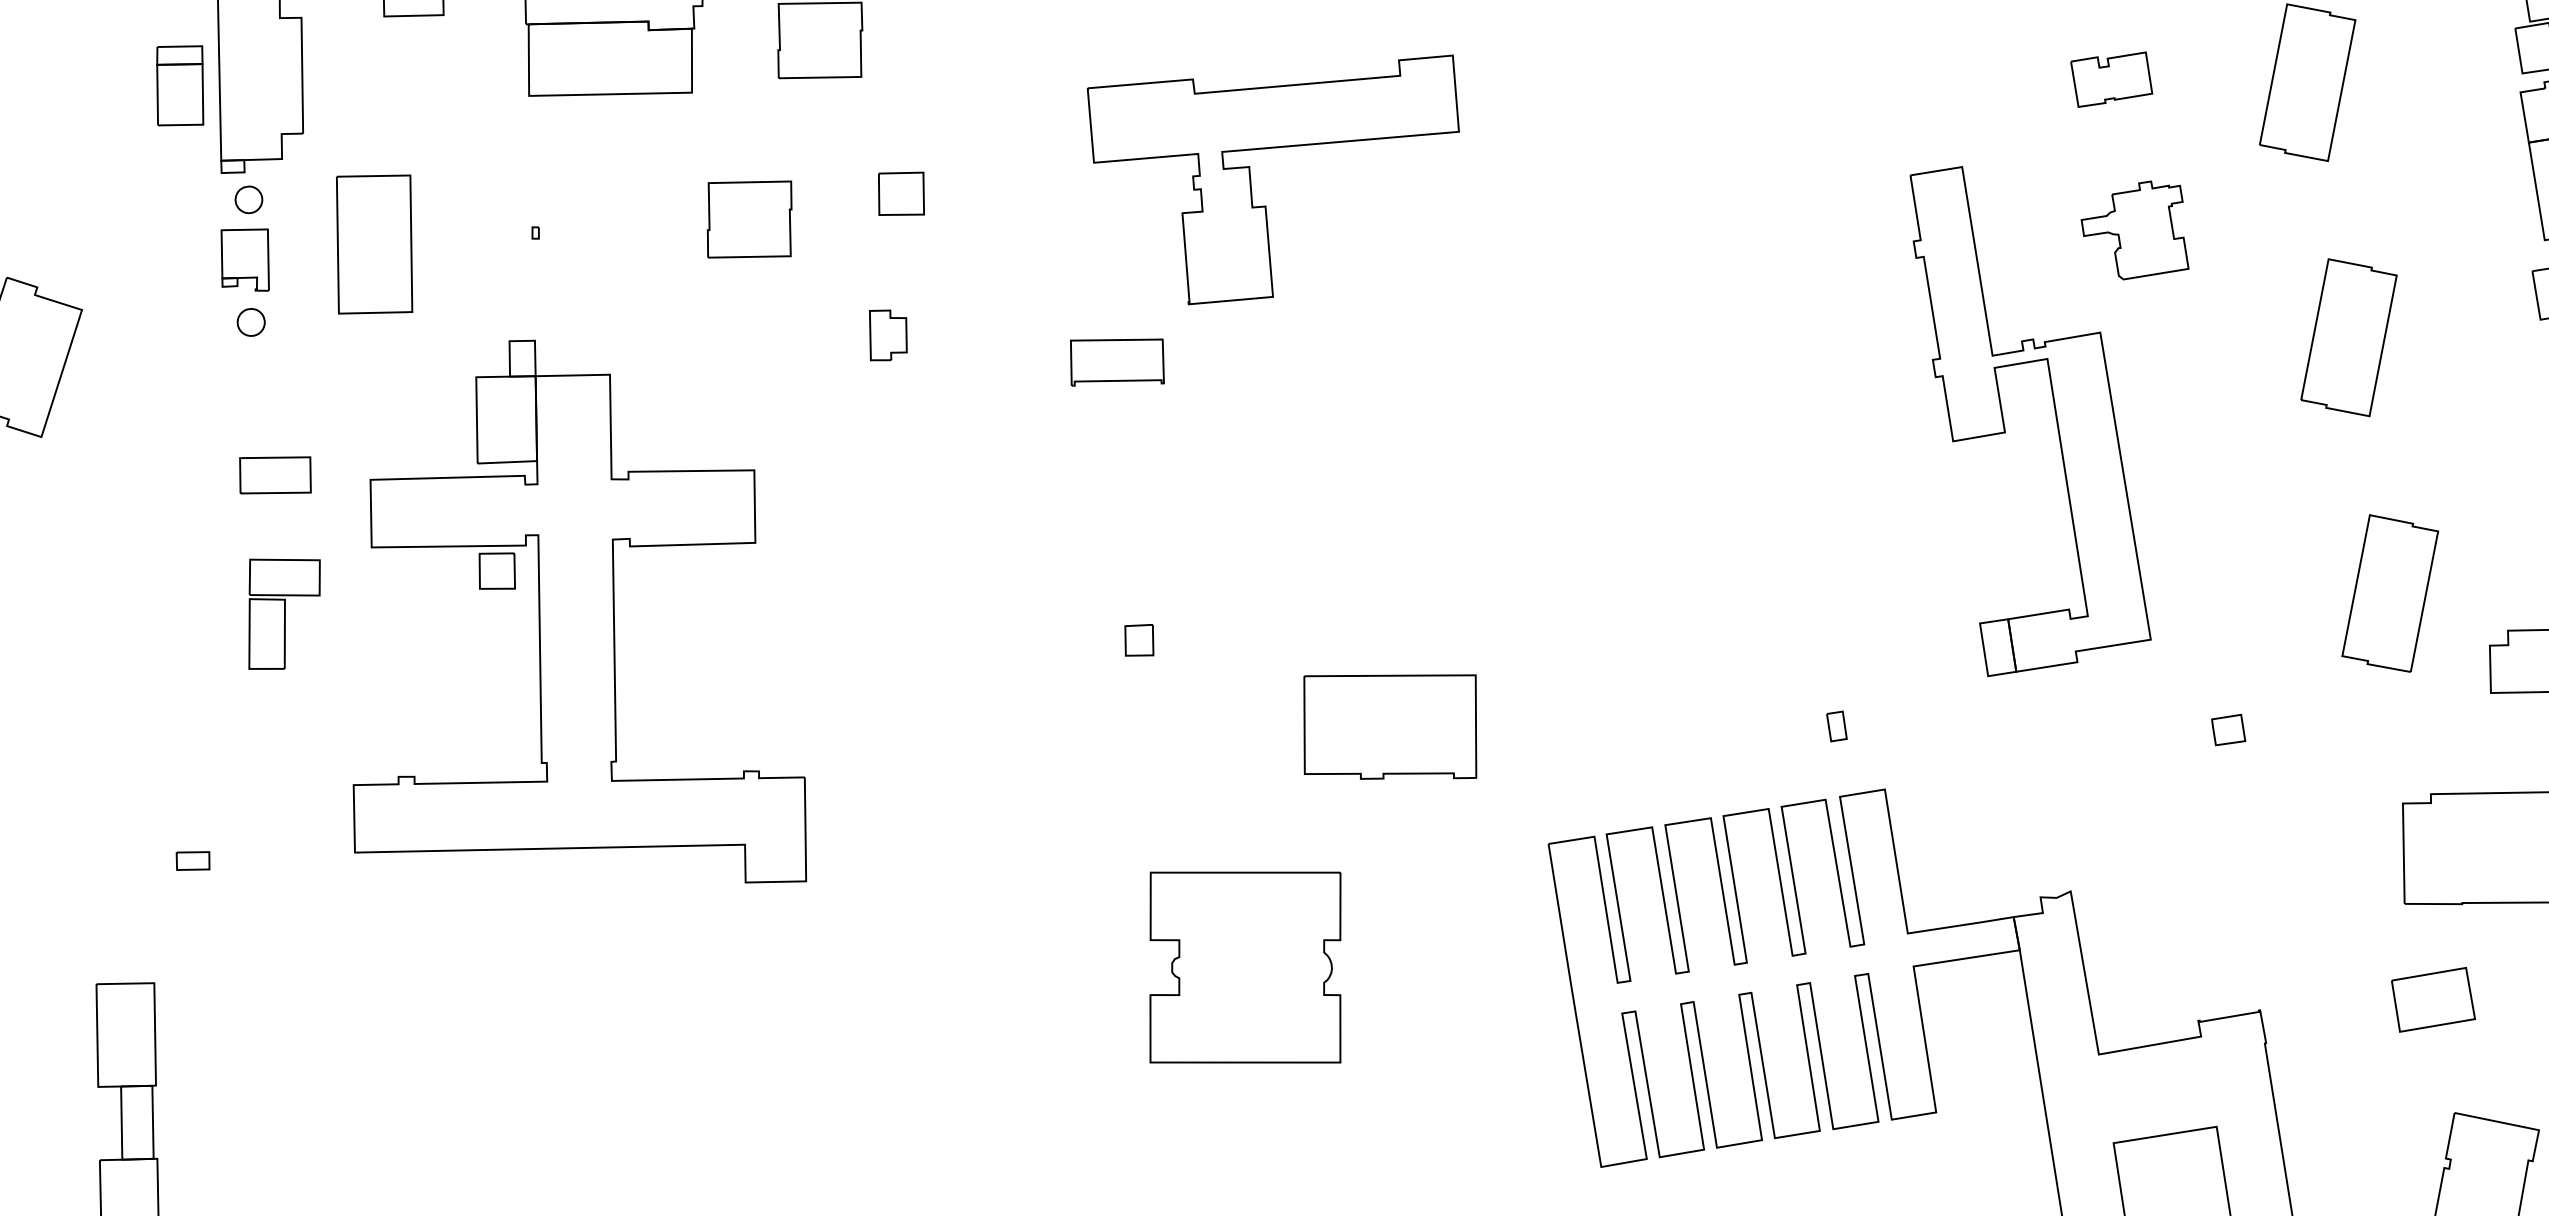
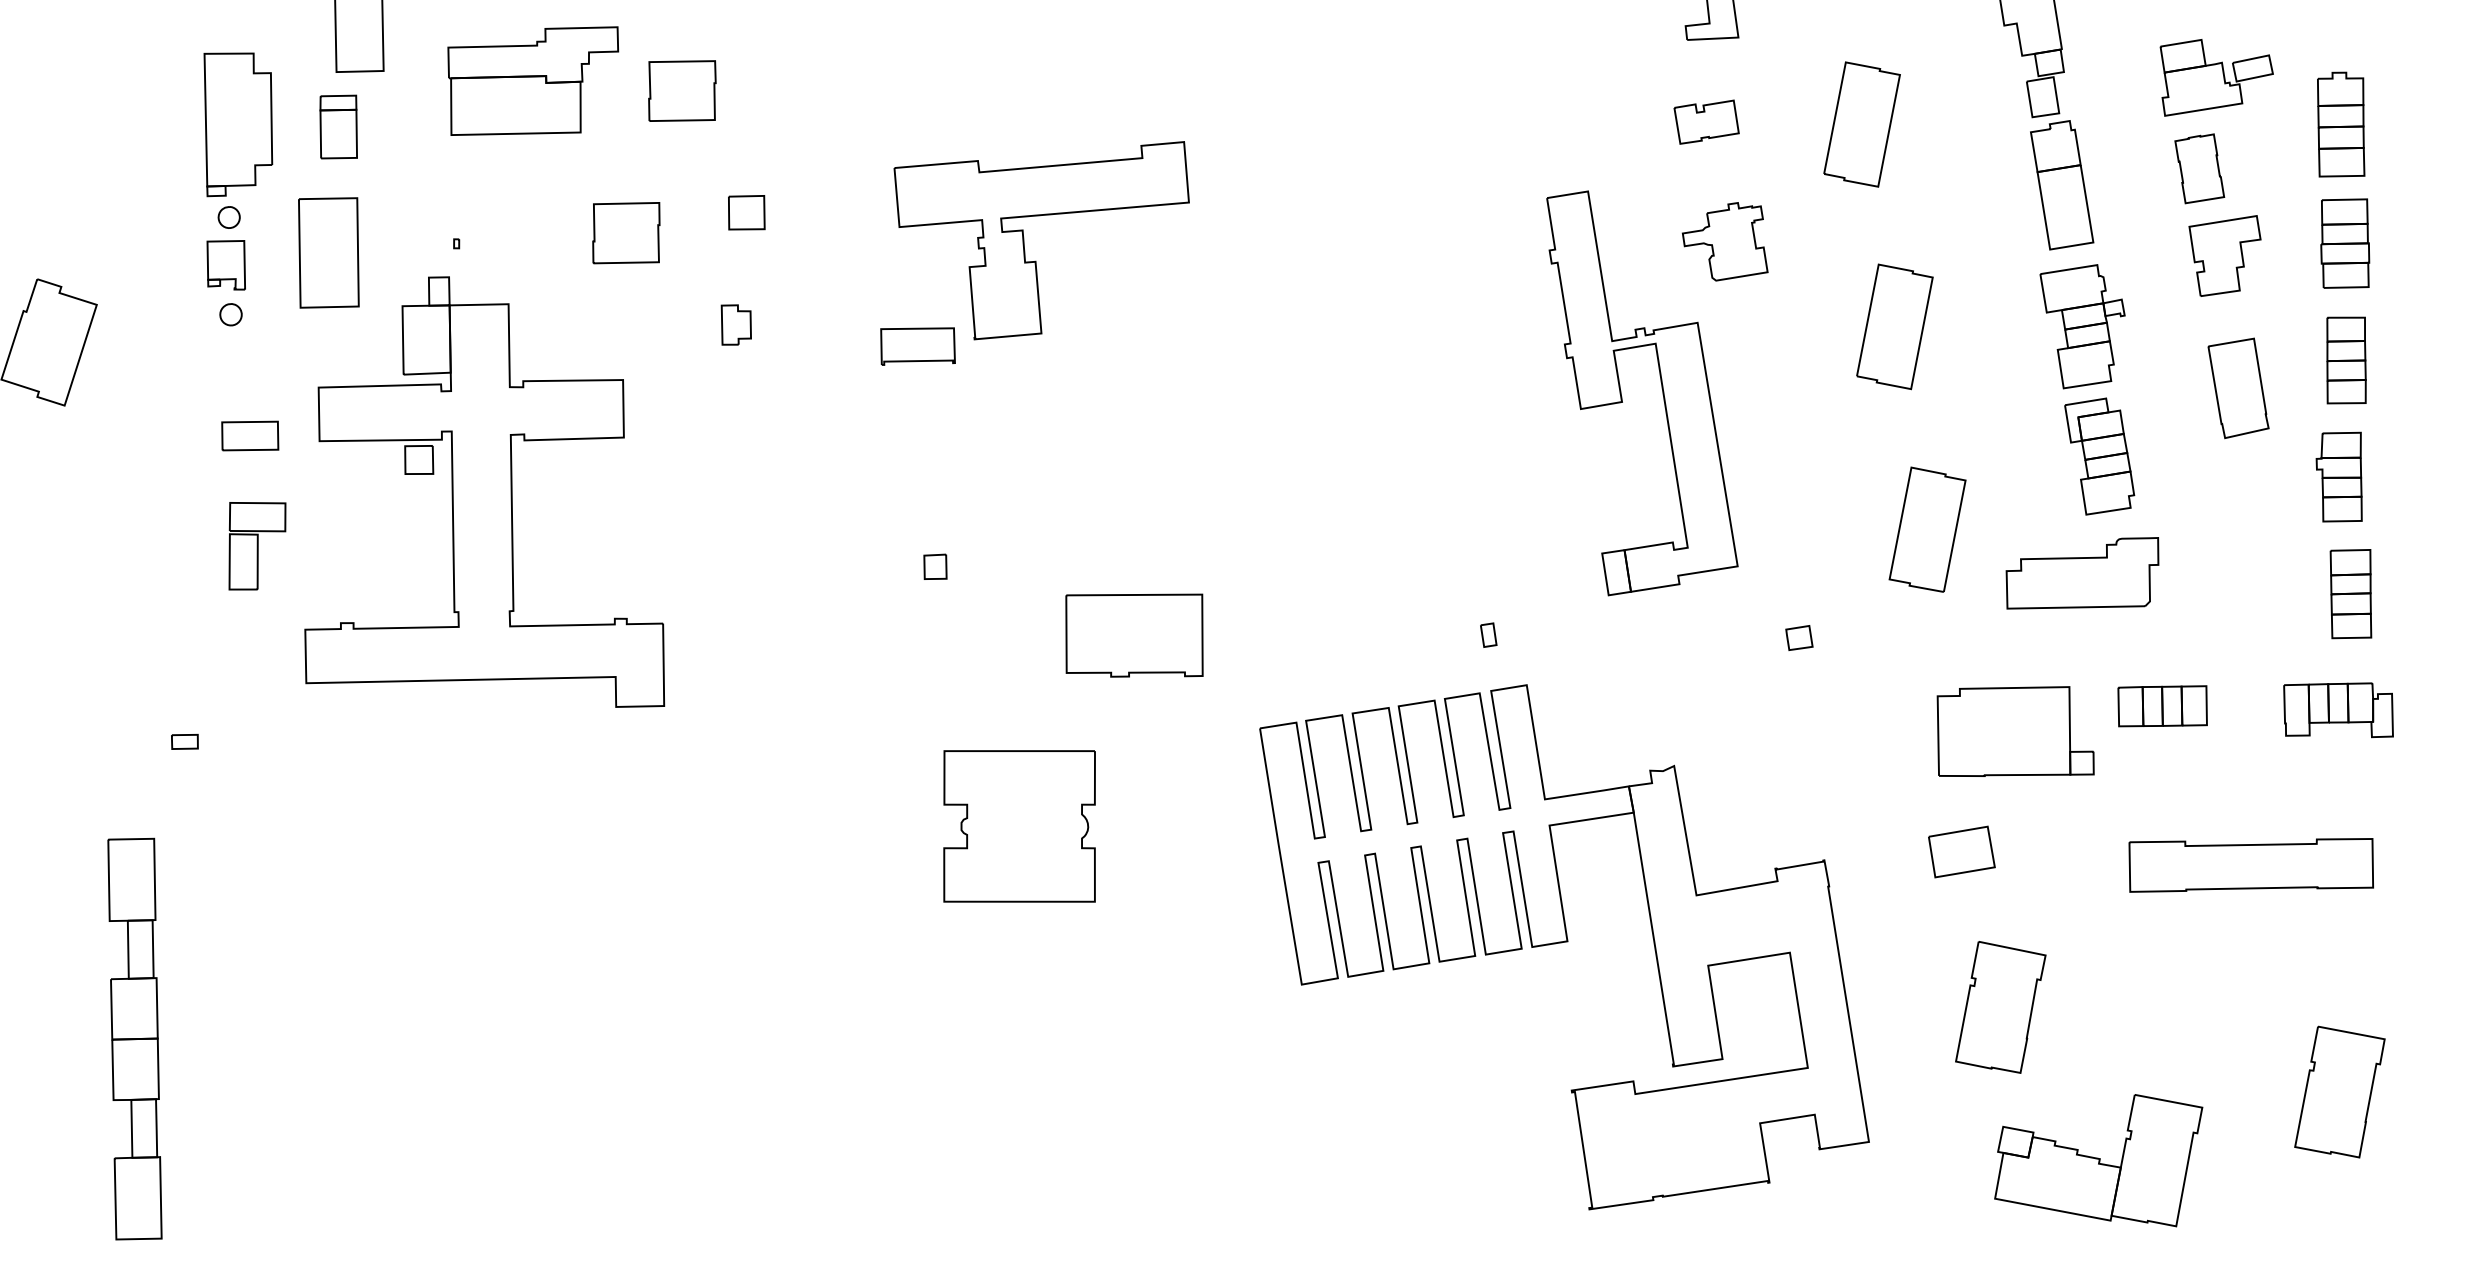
part: (179, 85) -> (338, 126), moved
part: (1251, 179) -> (1024, 240), moved
part: (579, 610) -> (484, 491), moved

